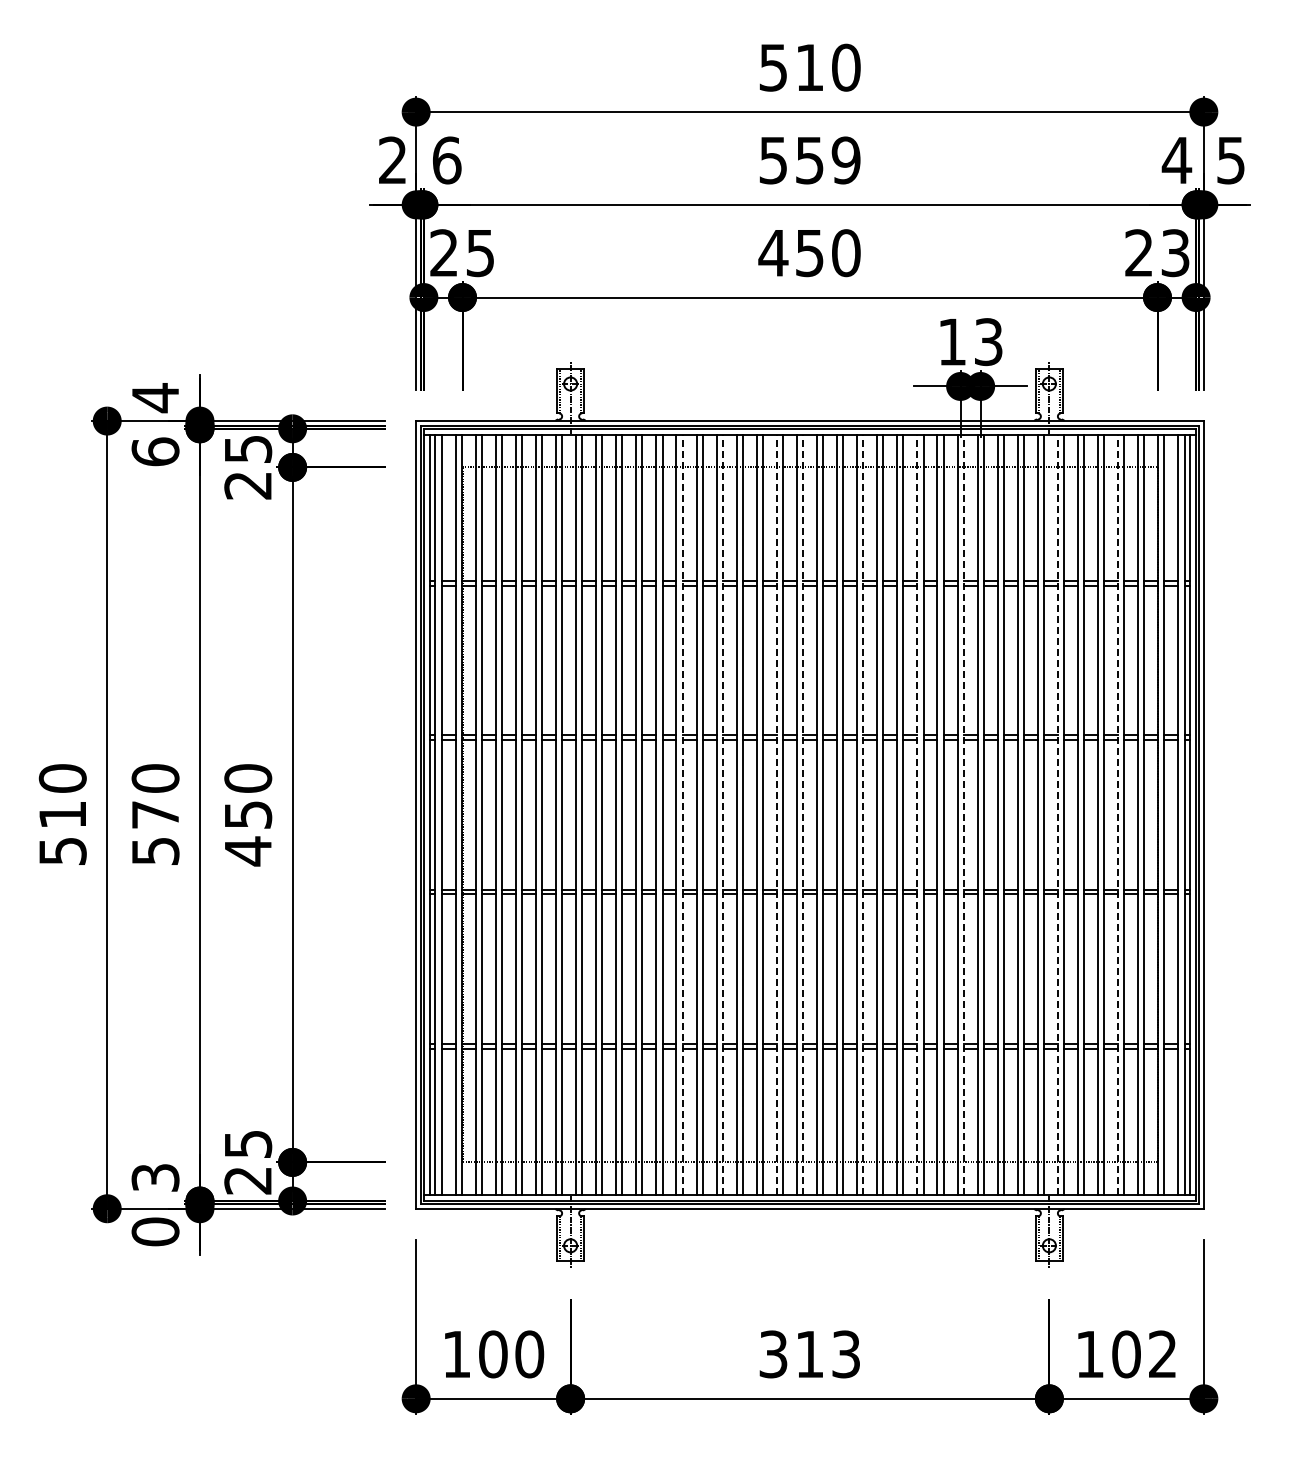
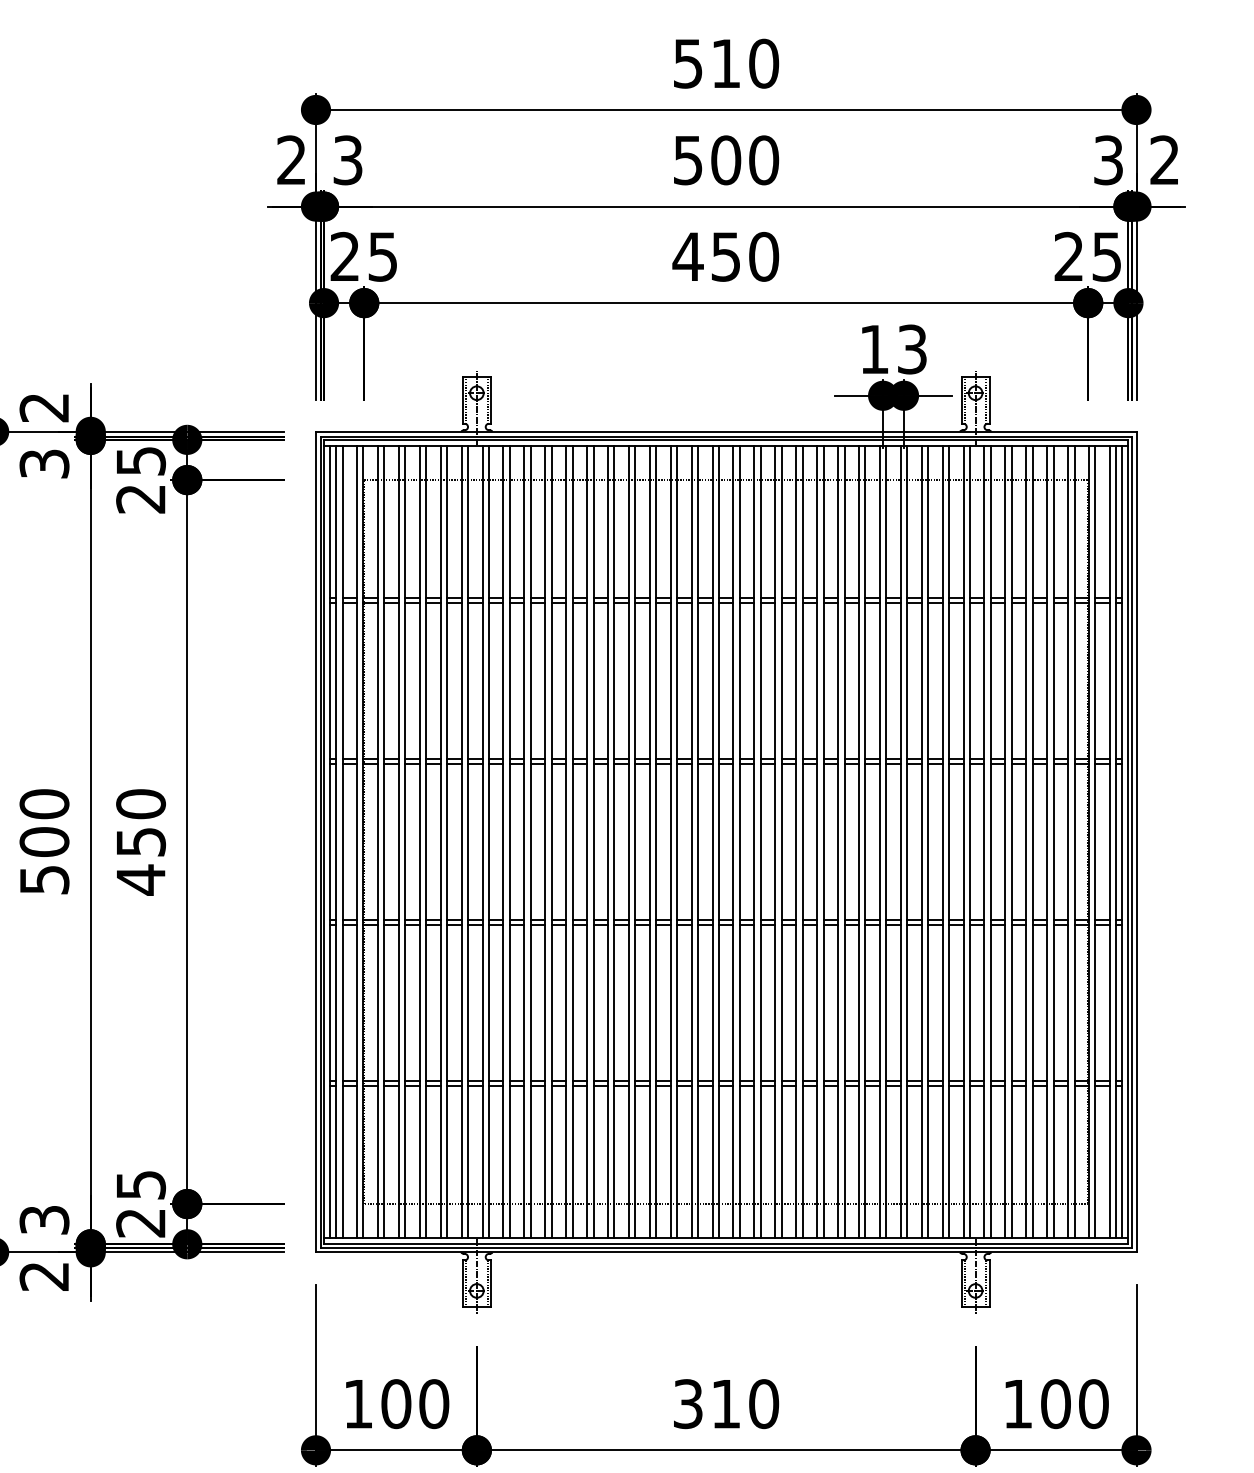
text: (447, 160) -> (348, 160), 6 -> 3
text: (827, 160) -> (744, 160), 559 -> 500
text: (1176, 160) -> (1108, 160), 4 -> 3
text: (1230, 160) -> (1164, 160), 5 -> 2
text: (1175, 252) -> (1106, 256), 23 -> 25
text: (154, 398) -> (43, 408), 4 -> 2
text: (155, 451) -> (44, 463), 6 -> 3
text: (155, 814) -> (44, 841), 570 -> 500
line: (682, 814) -> (593, 841), dashed -> solid
line: (722, 814) -> (635, 841), dashed -> solid
line: (776, 814) -> (691, 841), dashed -> solid
line: (803, 814) -> (719, 841), dashed -> solid
line: (863, 814) -> (781, 841), dashed -> solid
line: (917, 814) -> (838, 841), dashed -> solid
line: (963, 814) -> (886, 841), dashed -> solid
line: (1057, 814) -> (984, 841), dashed -> solid
line: (1118, 814) -> (1047, 841), dashed -> solid
text: (155, 1231) -> (44, 1276), 0 -> 2
text: (846, 1354) -> (764, 1404), 313 -> 310
text: (1162, 1354) -> (1093, 1404), 102 -> 100

